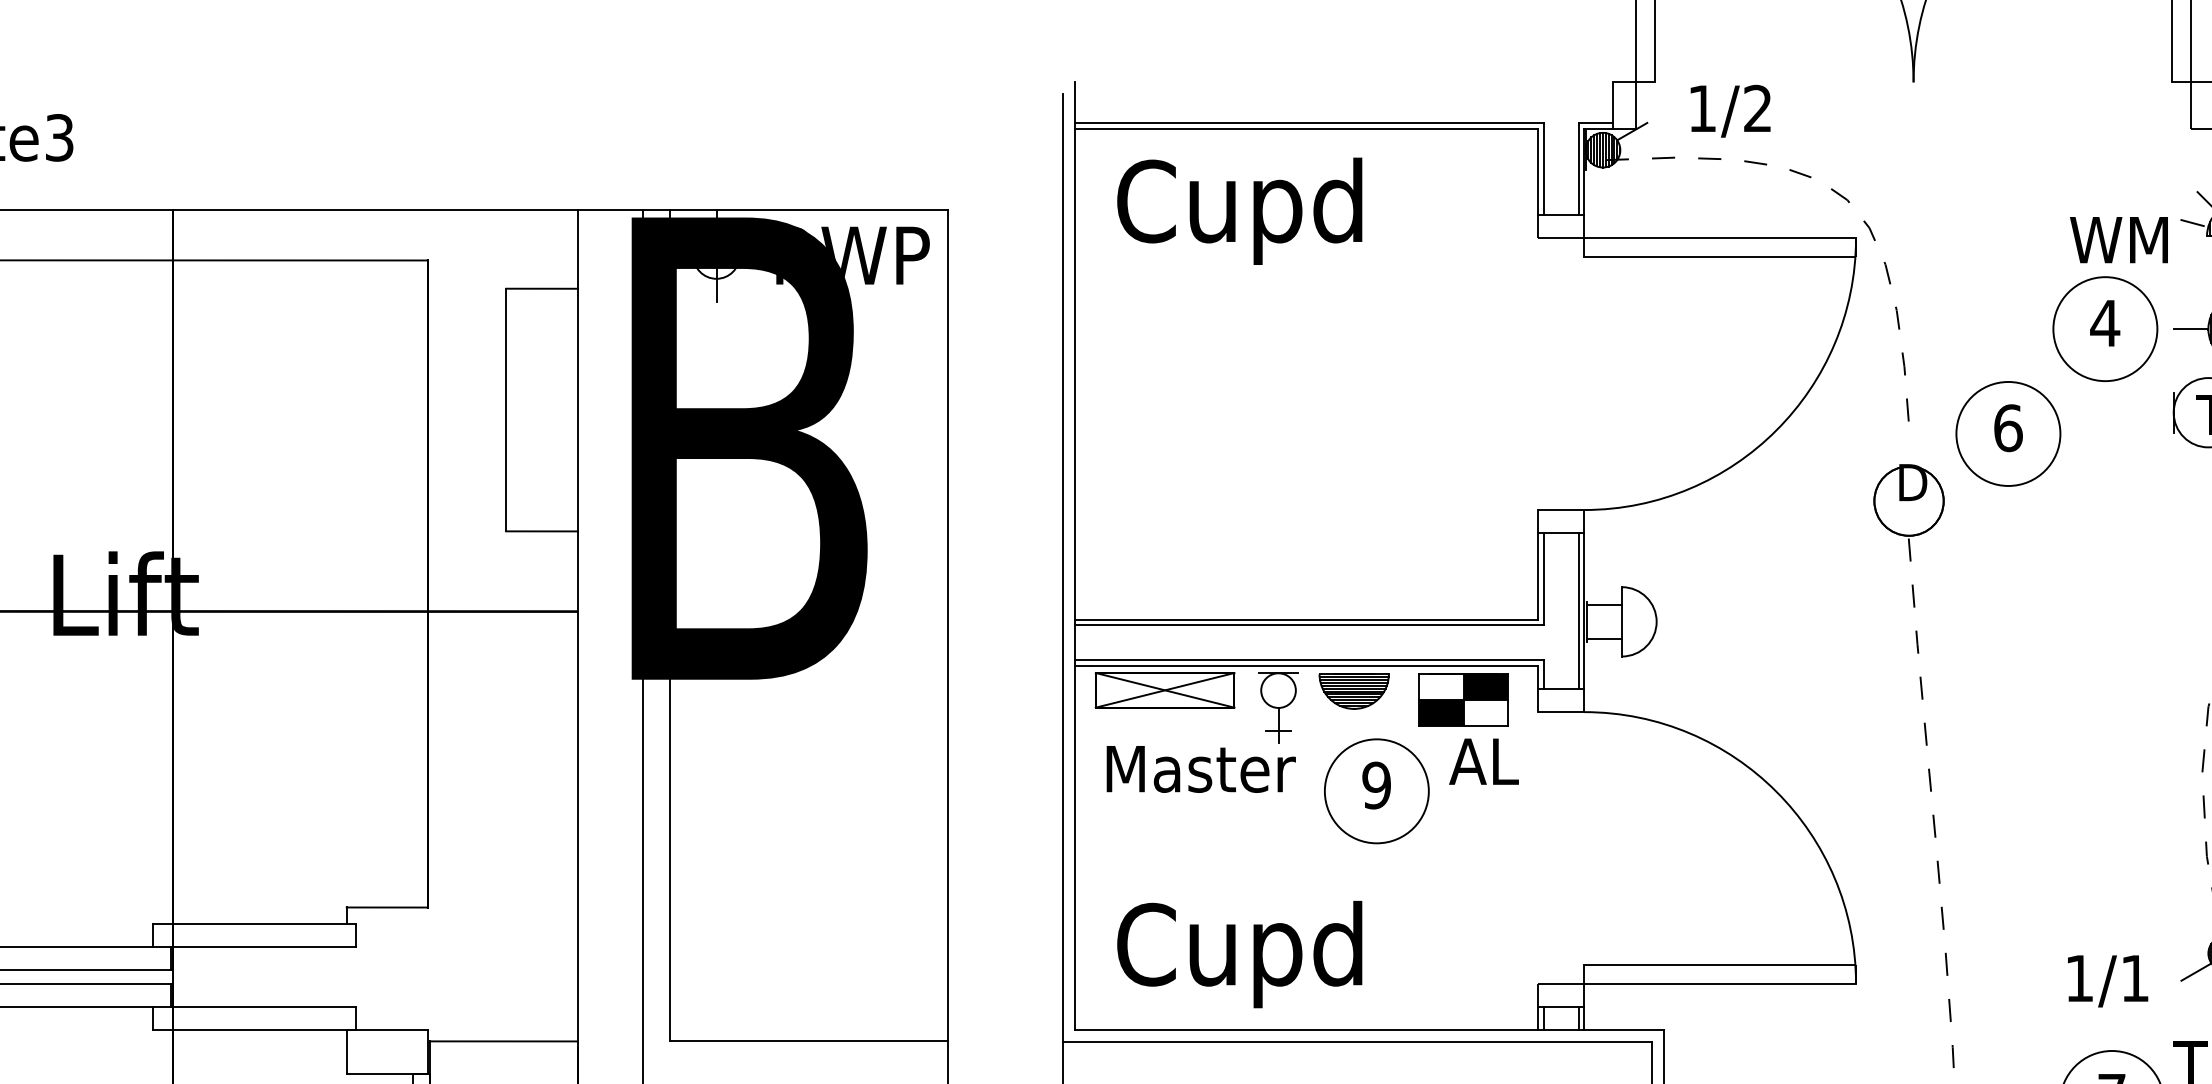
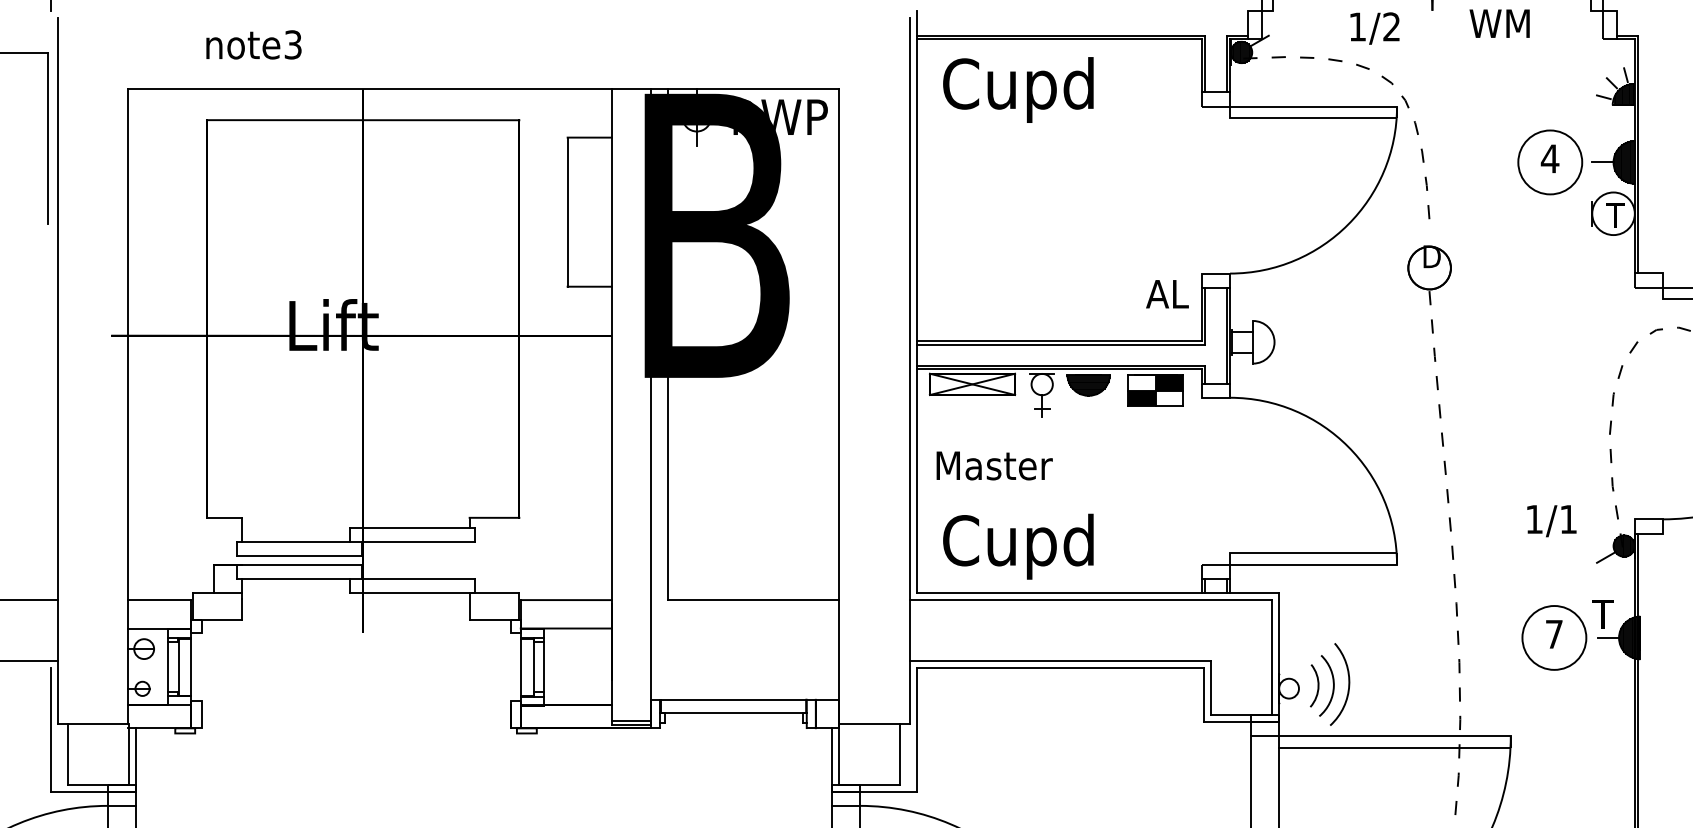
text: (1729, 111) -> (1374, 28), moved
text: (2118, 239) -> (1499, 23), moved
part: (2008, 433) -> (1490, 226), removed
text: (1484, 762) -> (1167, 294), moved
text: (1200, 768) -> (994, 465), moved
part: (1376, 791) -> (1102, 446), removed
text: (2107, 981) -> (1551, 521), moved

